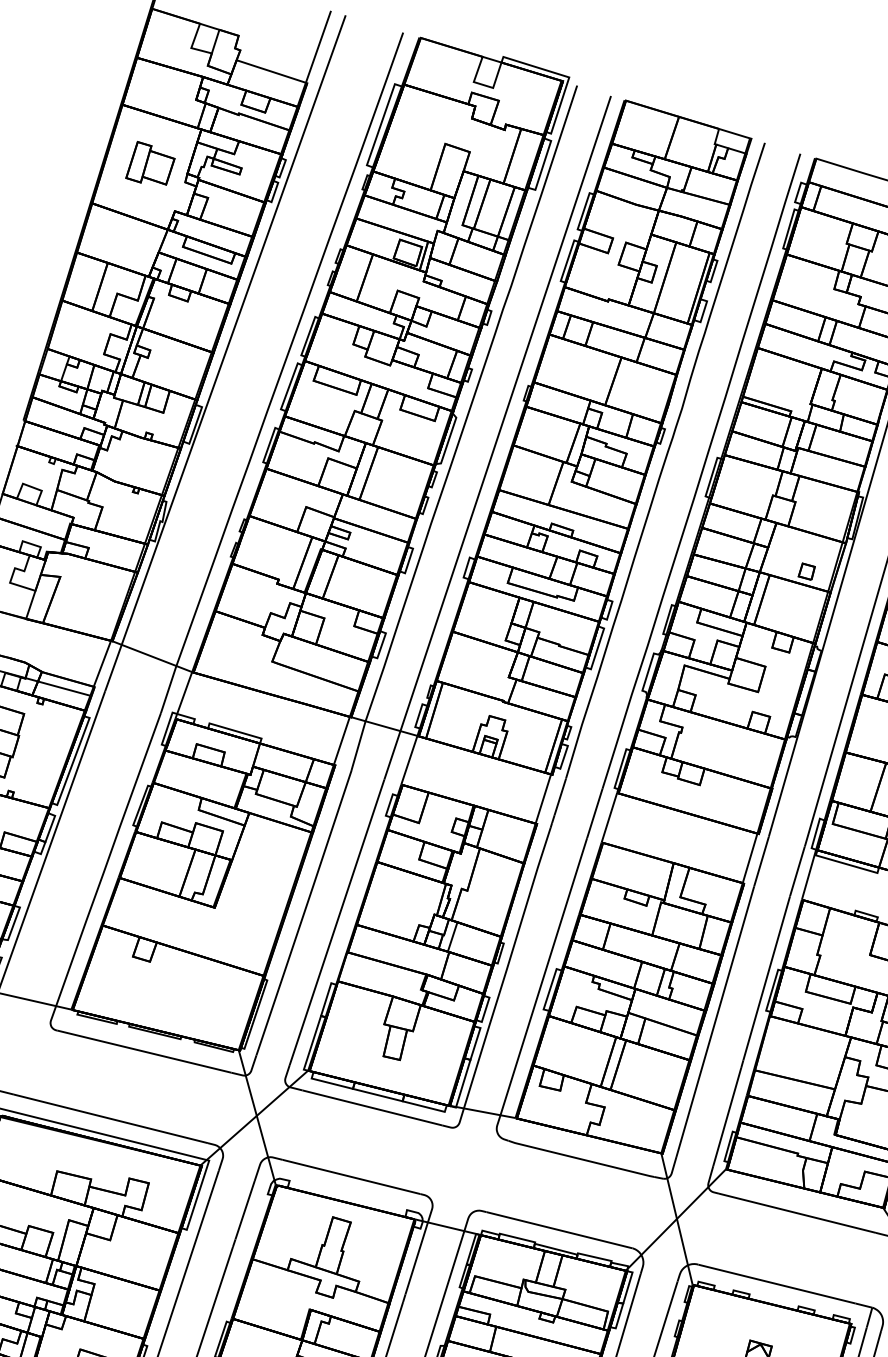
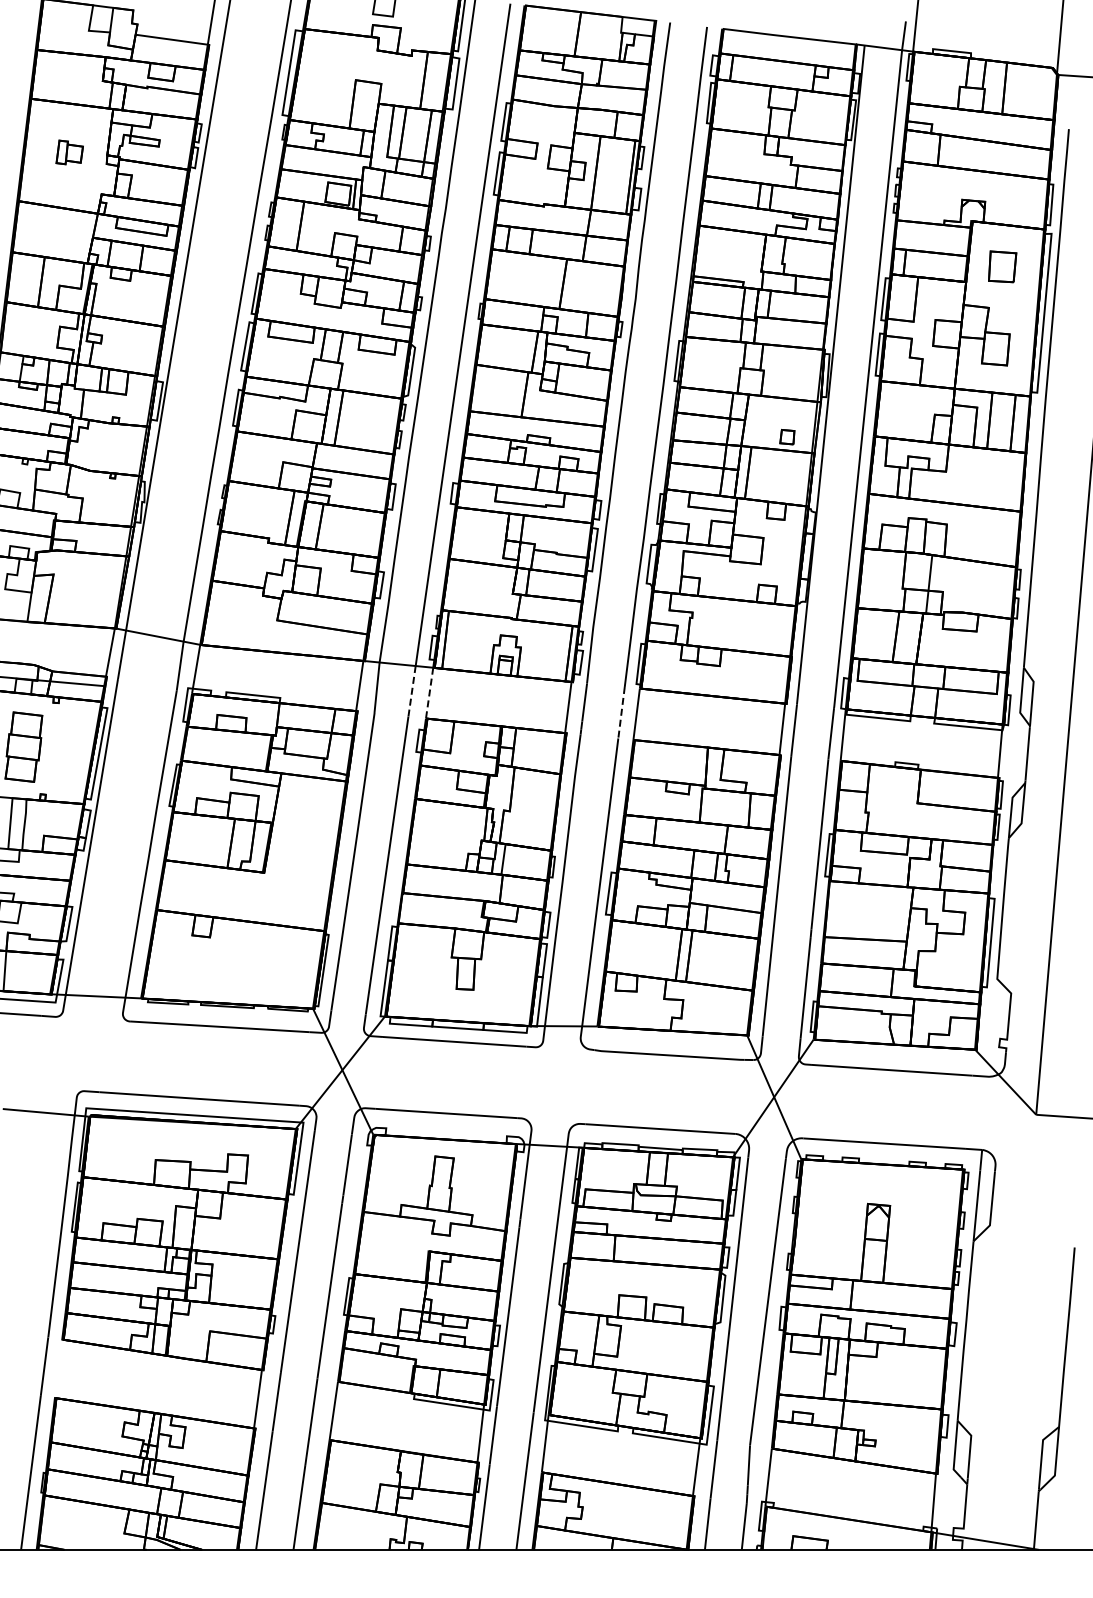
part: (150, 164) -> (69, 152), size x0.6
line: (392, 755) -> (412, 691), solid -> dashed
line: (409, 760) -> (429, 693), solid -> dashed
line: (594, 814) -> (621, 713), solid -> dashed

